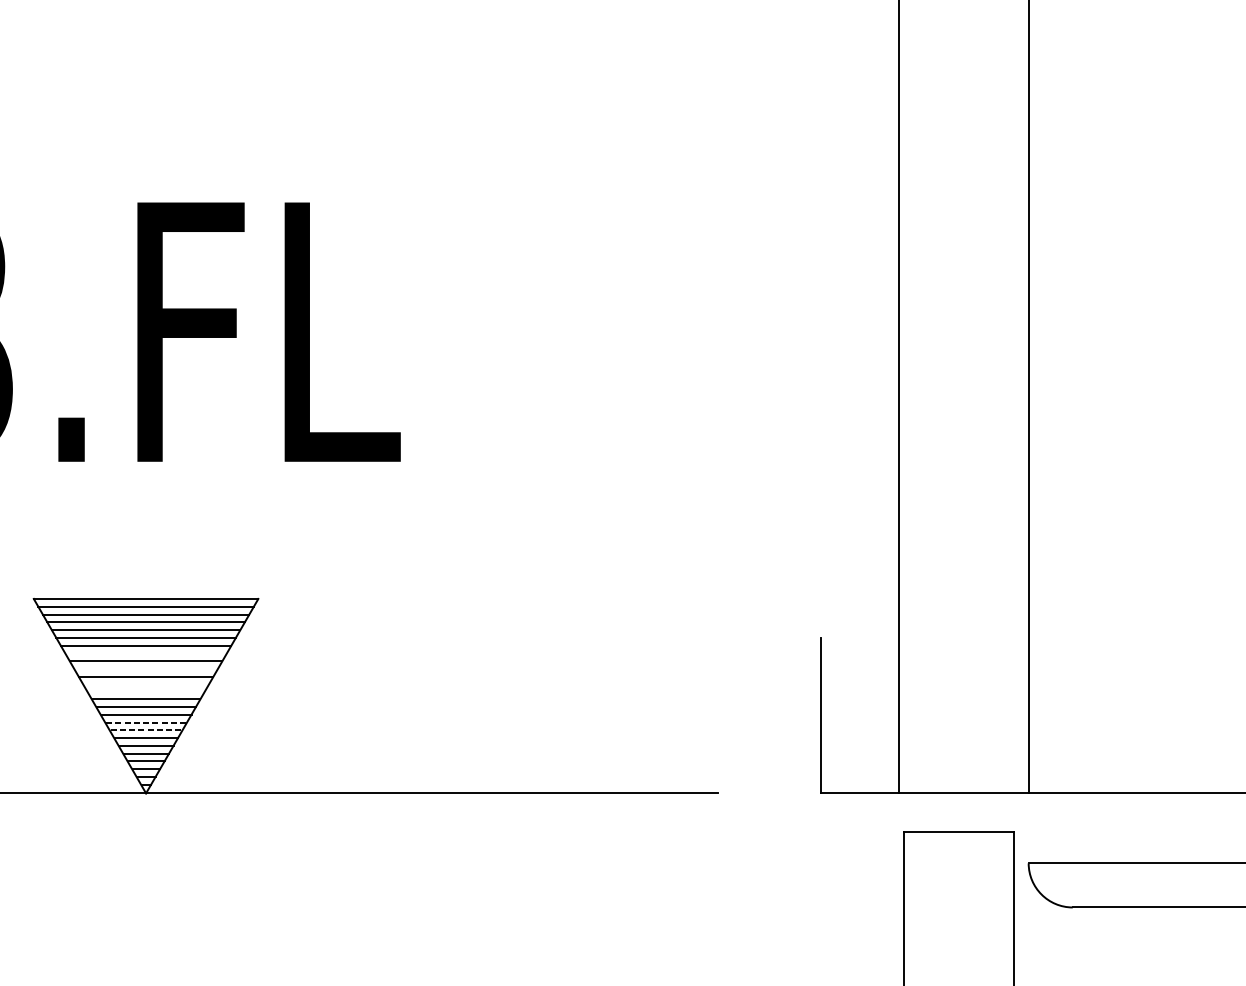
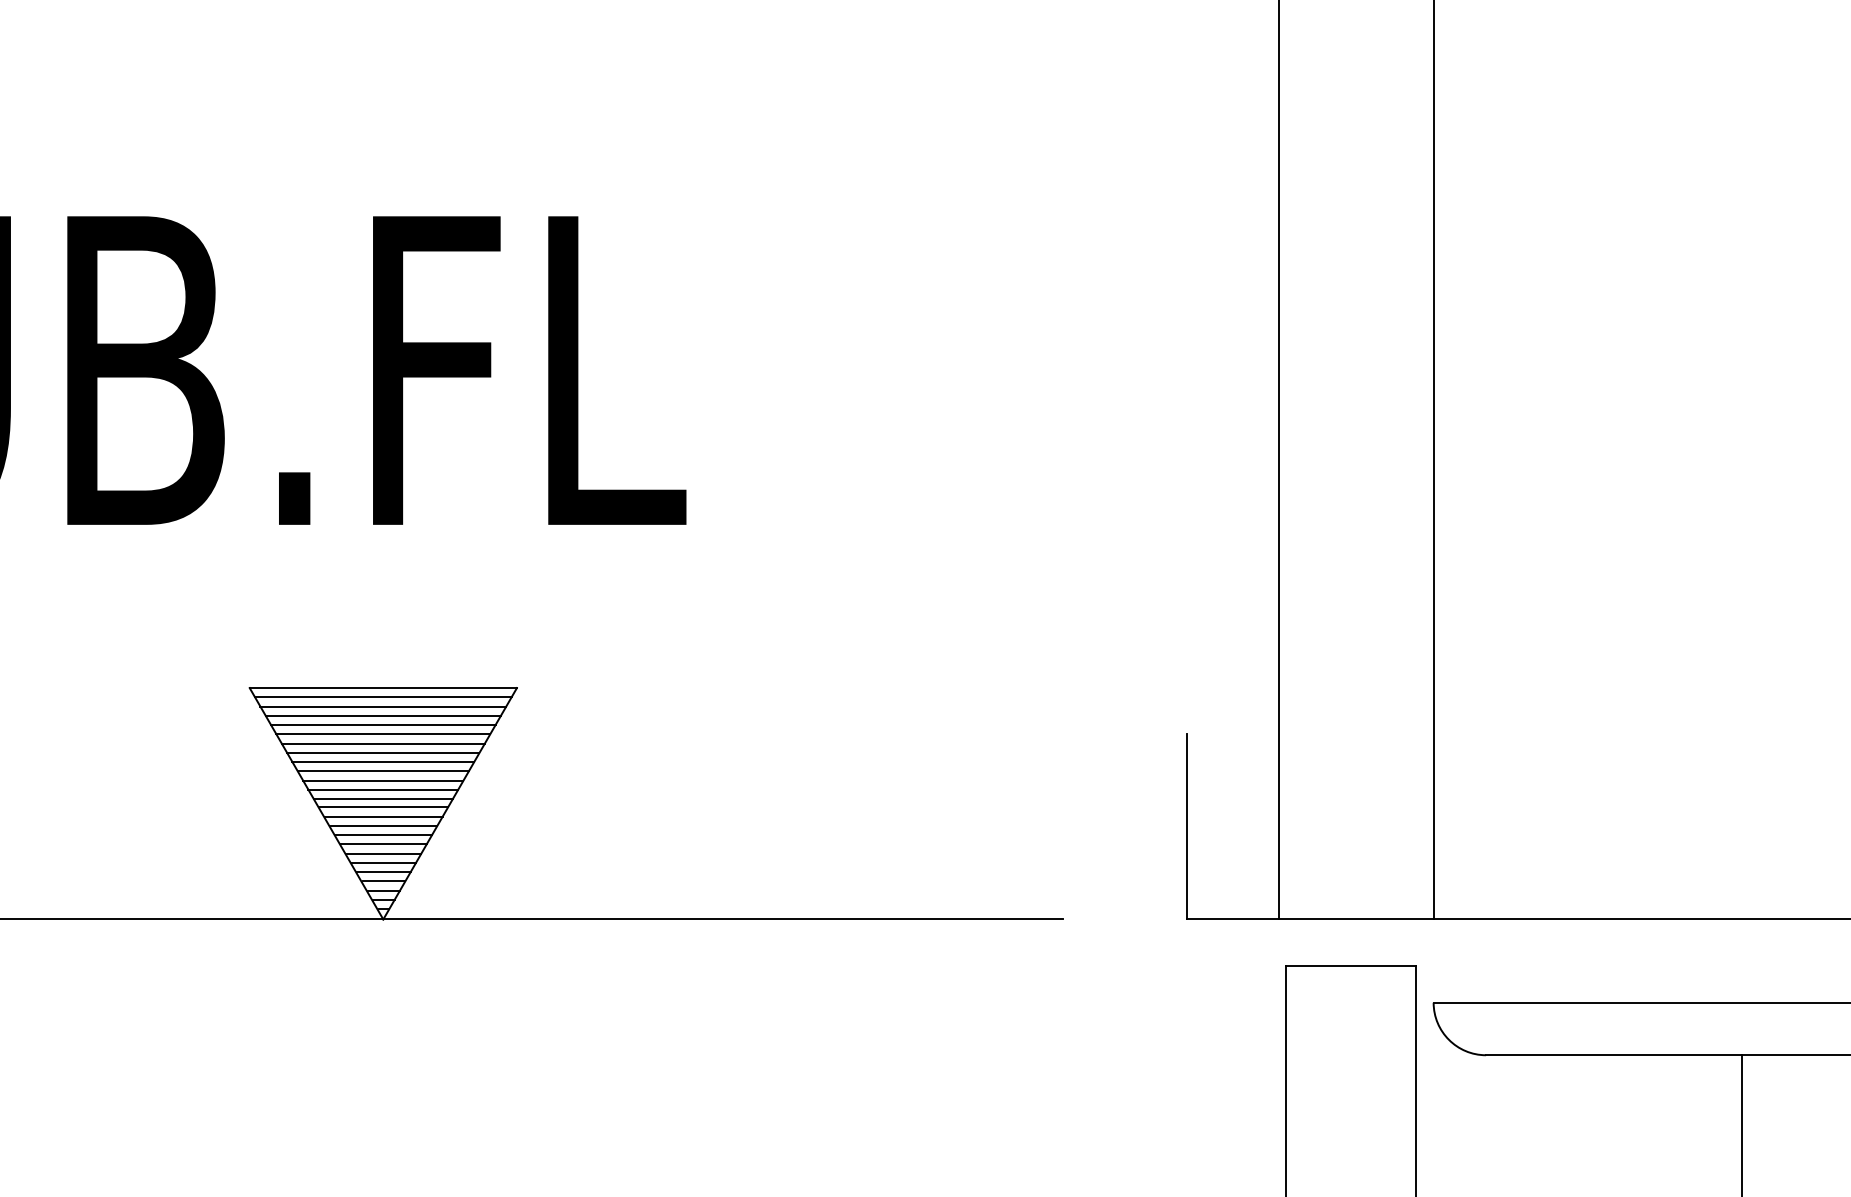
line: (146, 653) -> (383, 752), added
line: (145, 669) -> (382, 771), added
line: (146, 684) -> (383, 789), added
line: (145, 692) -> (382, 799), added
line: (147, 722) -> (384, 835), dashed -> solid
line: (146, 730) -> (383, 844), dashed -> solid

